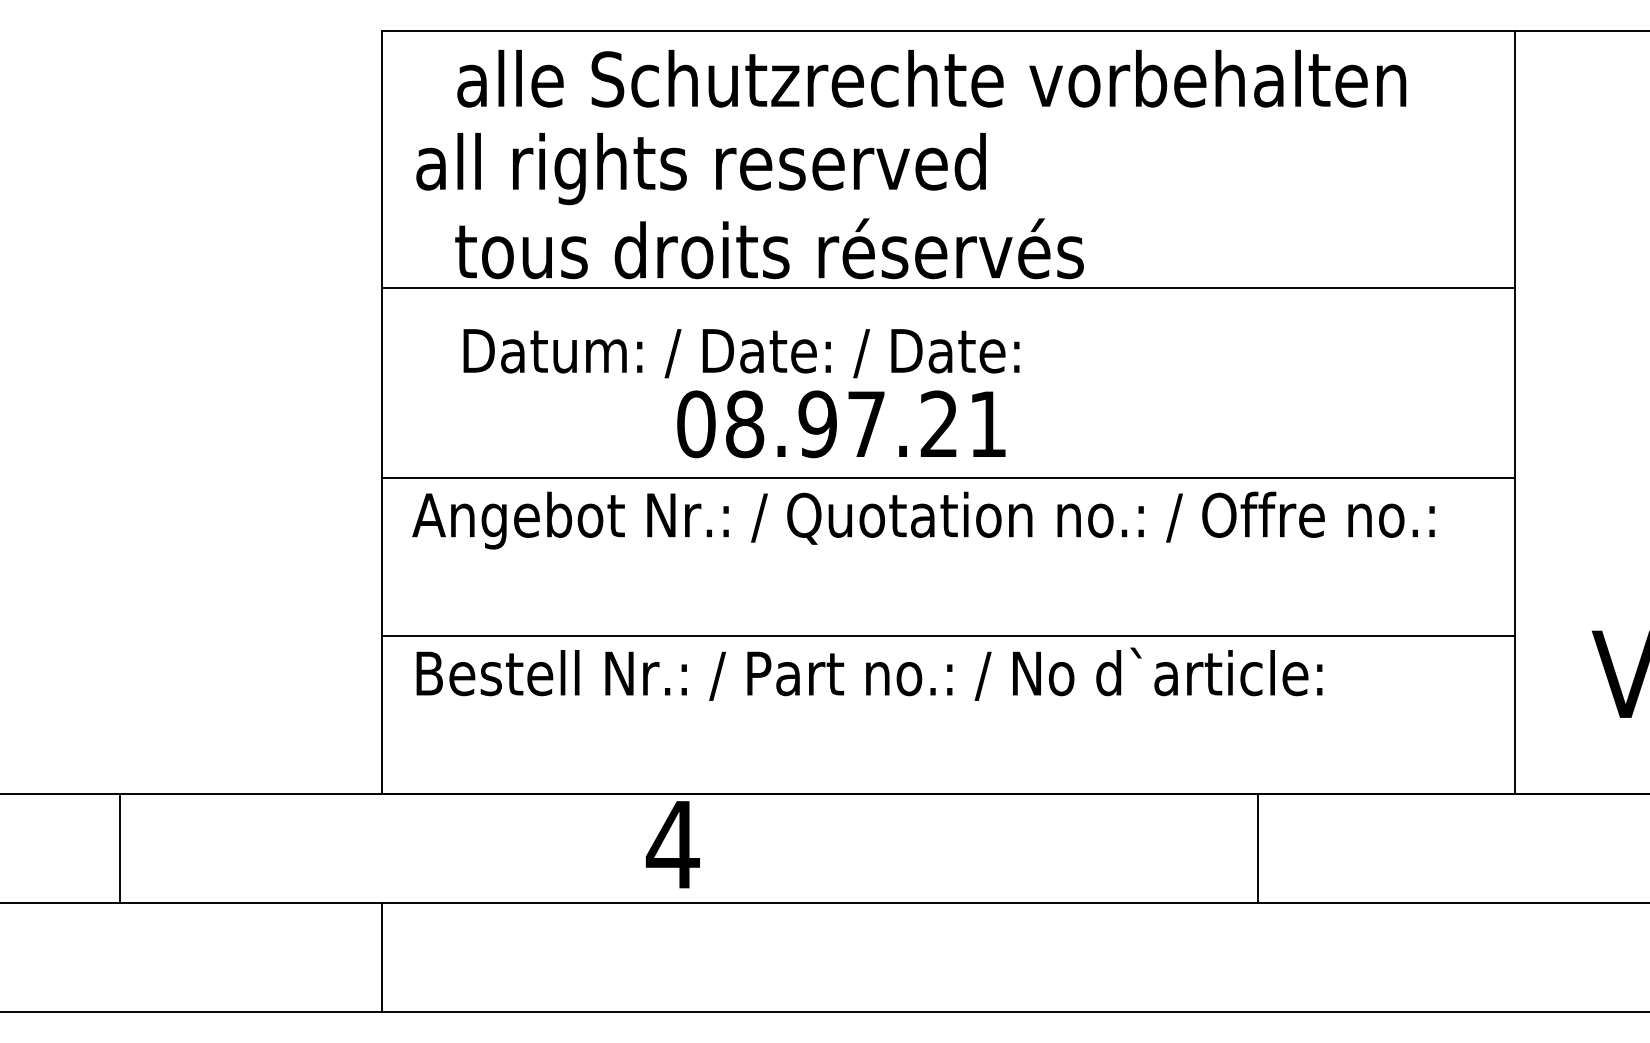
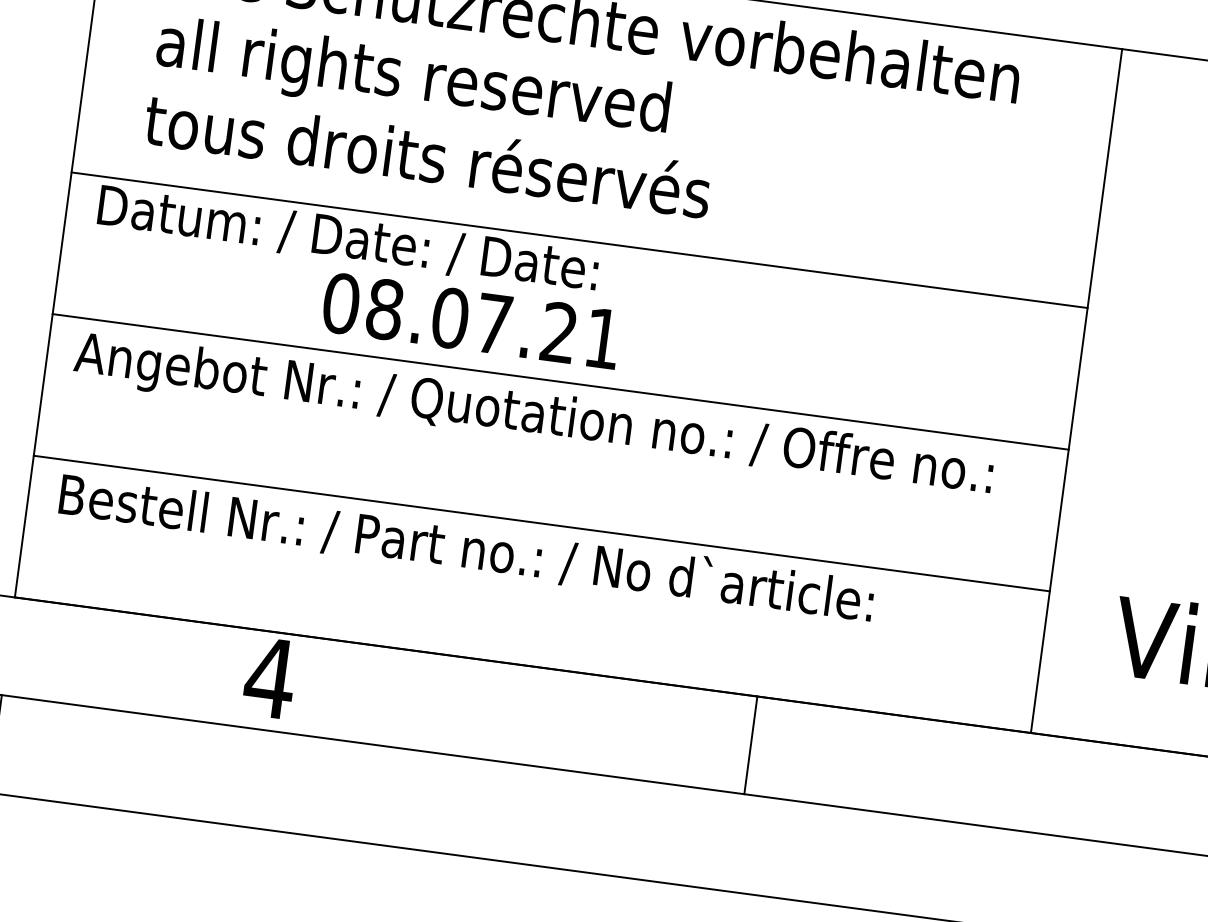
text: (700, 169) -> (412, 80), moved
line: (947, 287) -> (579, 239), moved
text: (741, 353) -> (348, 239), moved
text: (817, 424) -> (449, 318), 08.97.21 -> 08.07.21
line: (1257, 847) -> (750, 744), moved

